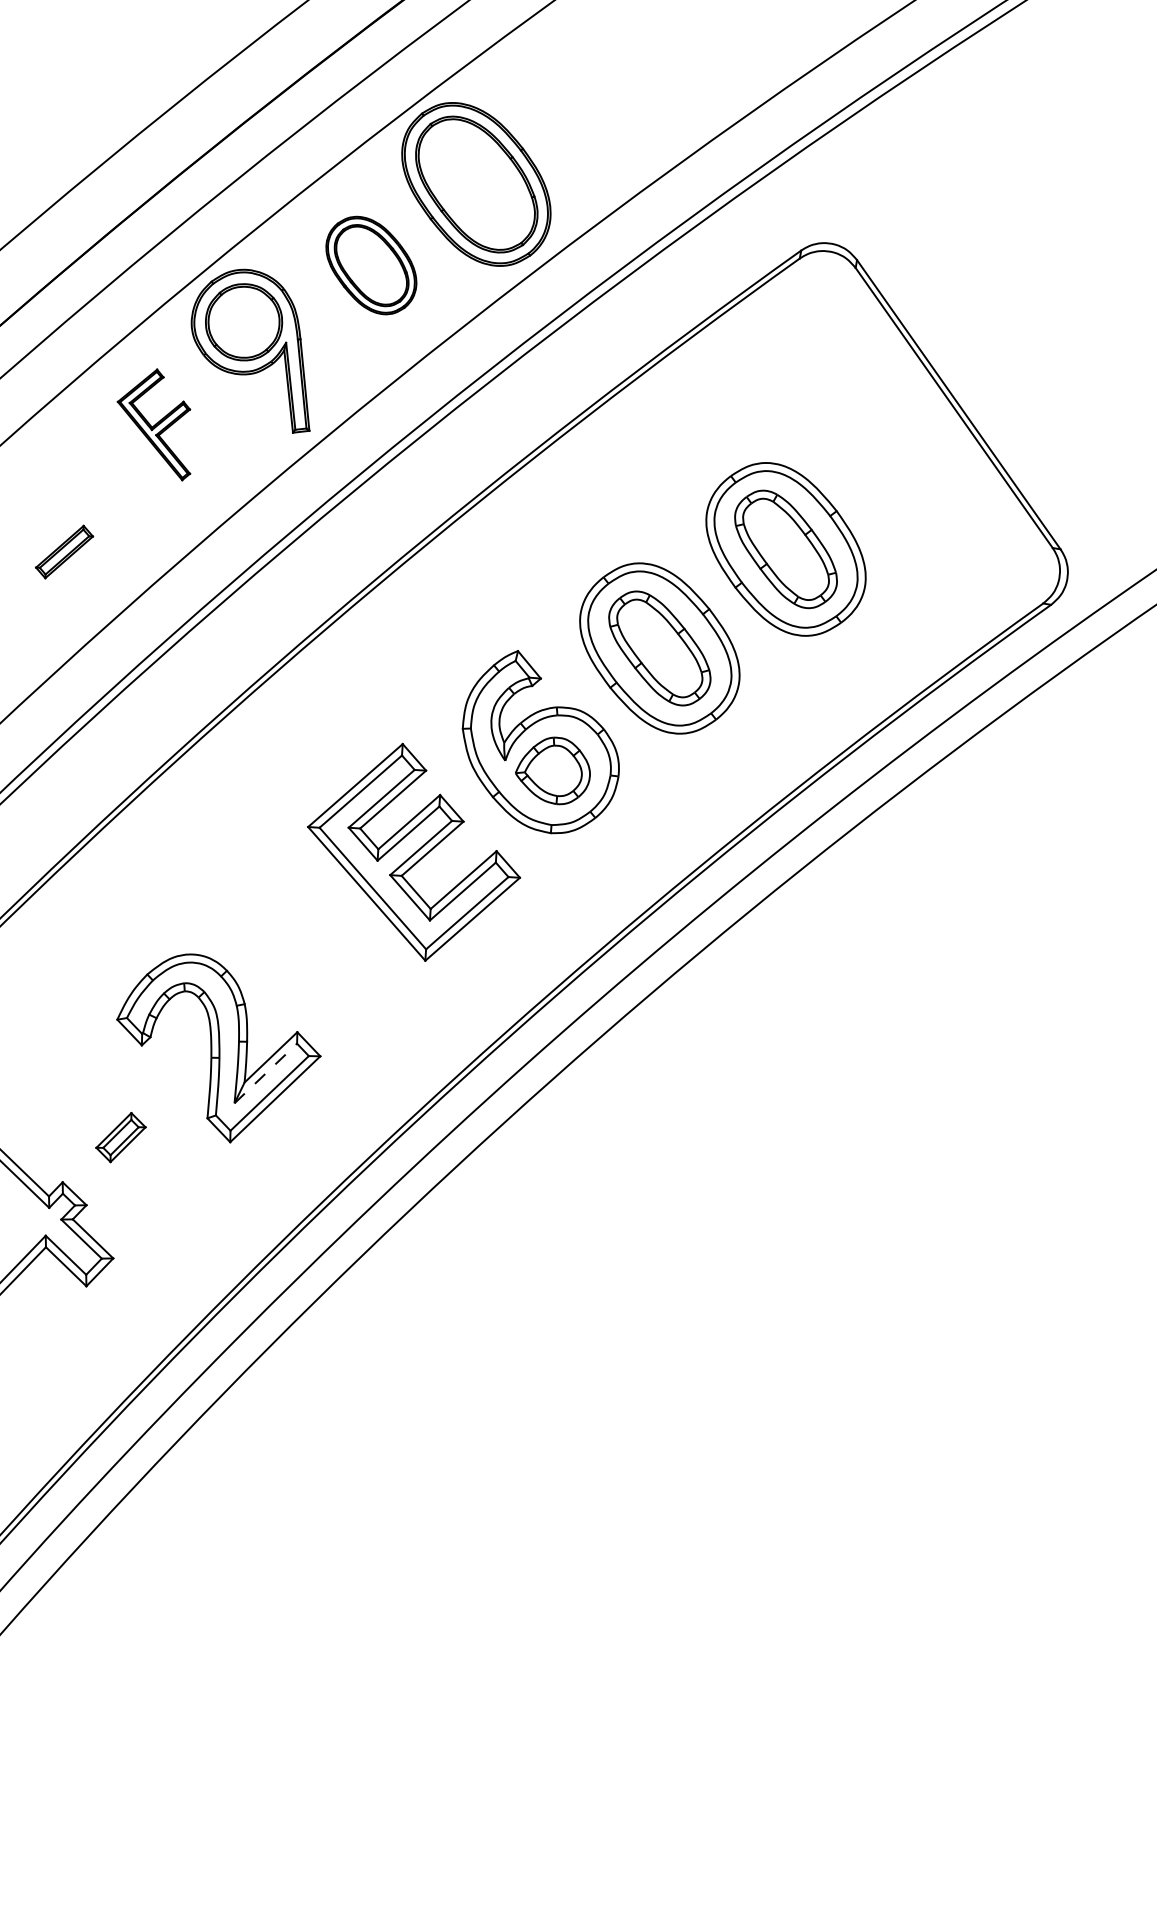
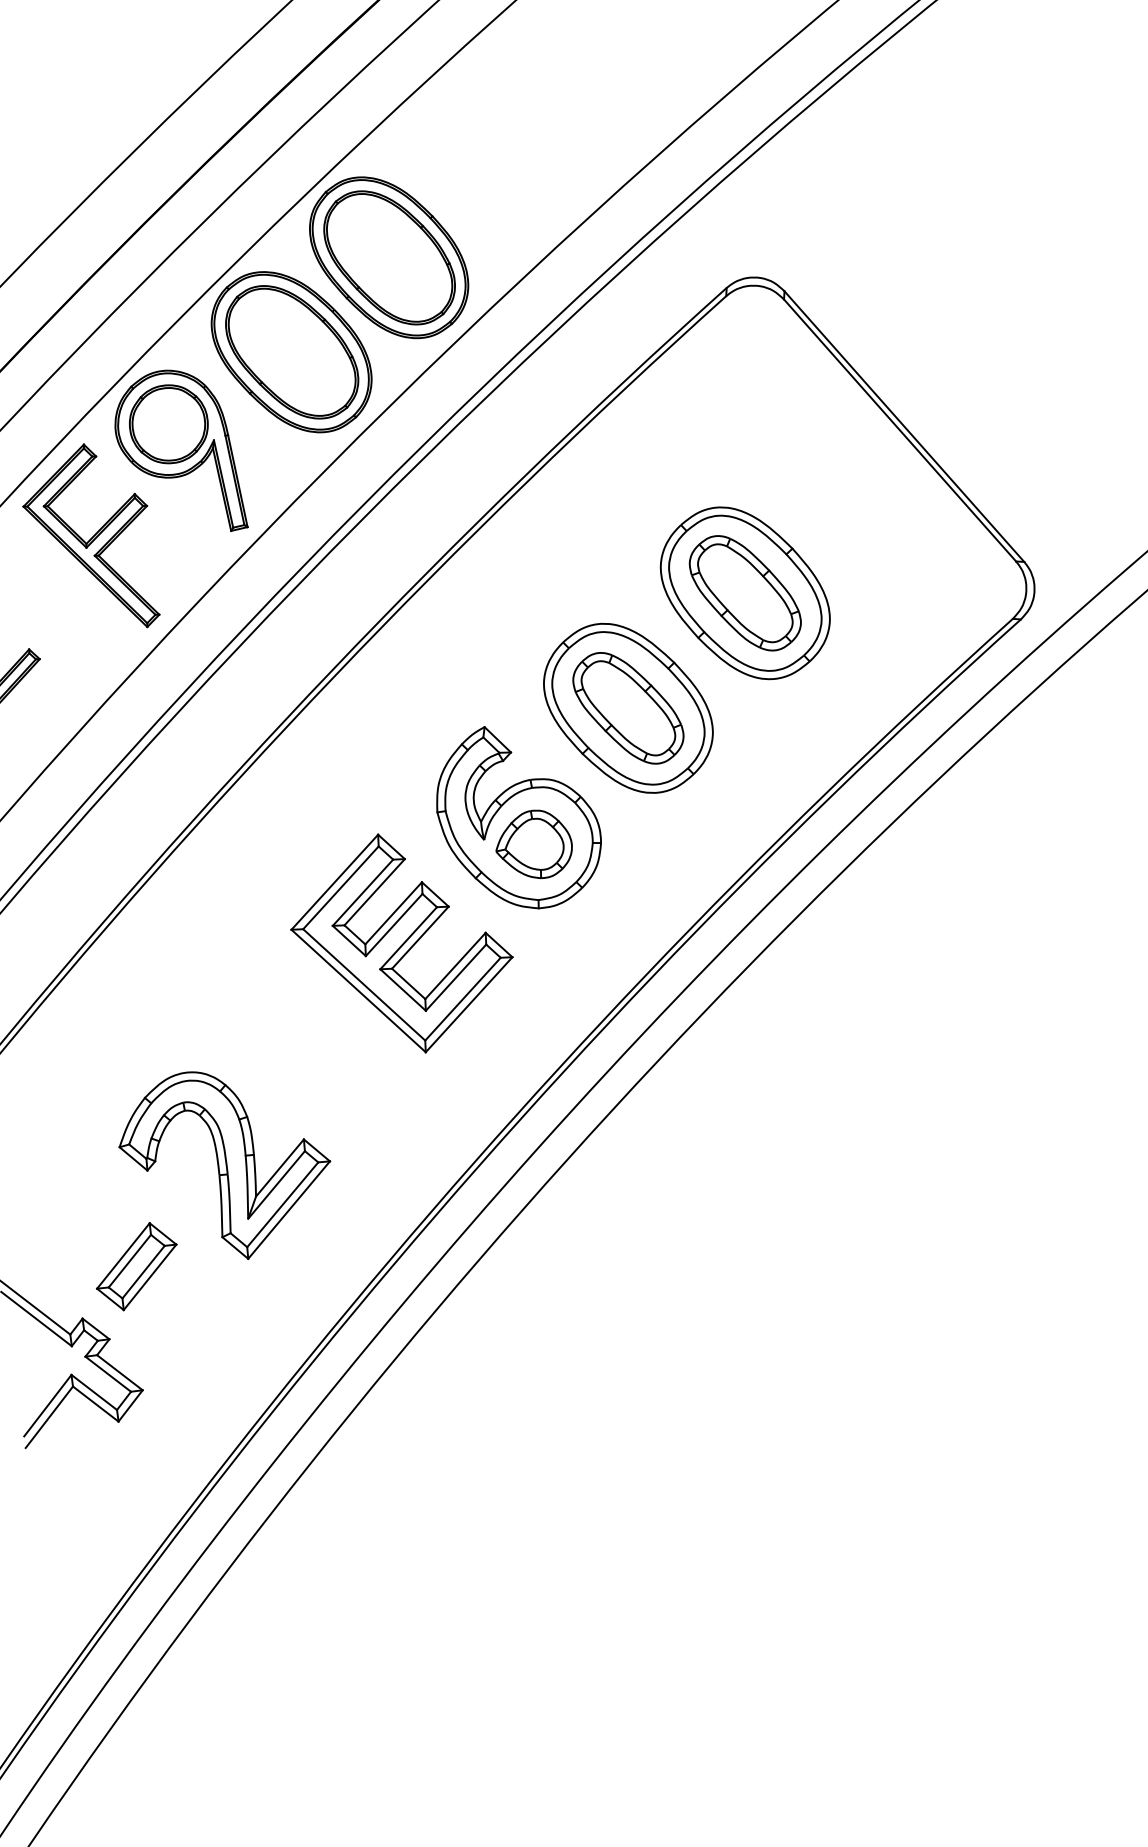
part: (371, 265) -> (291, 352), size x1.67
part: (153, 424) -> (88, 538), size x1.67
line: (266, 1073) -> (277, 1184), dashed -> solid
part: (120, 1137) -> (136, 1266), size x1.67

